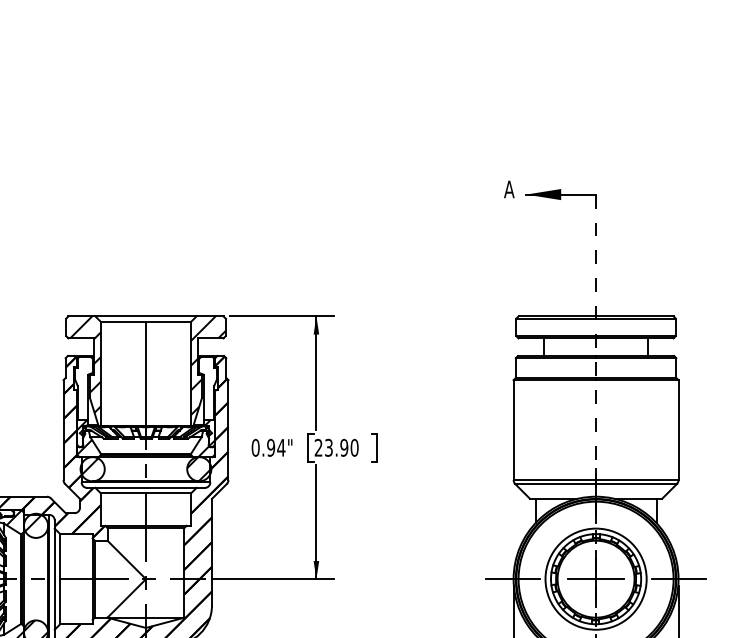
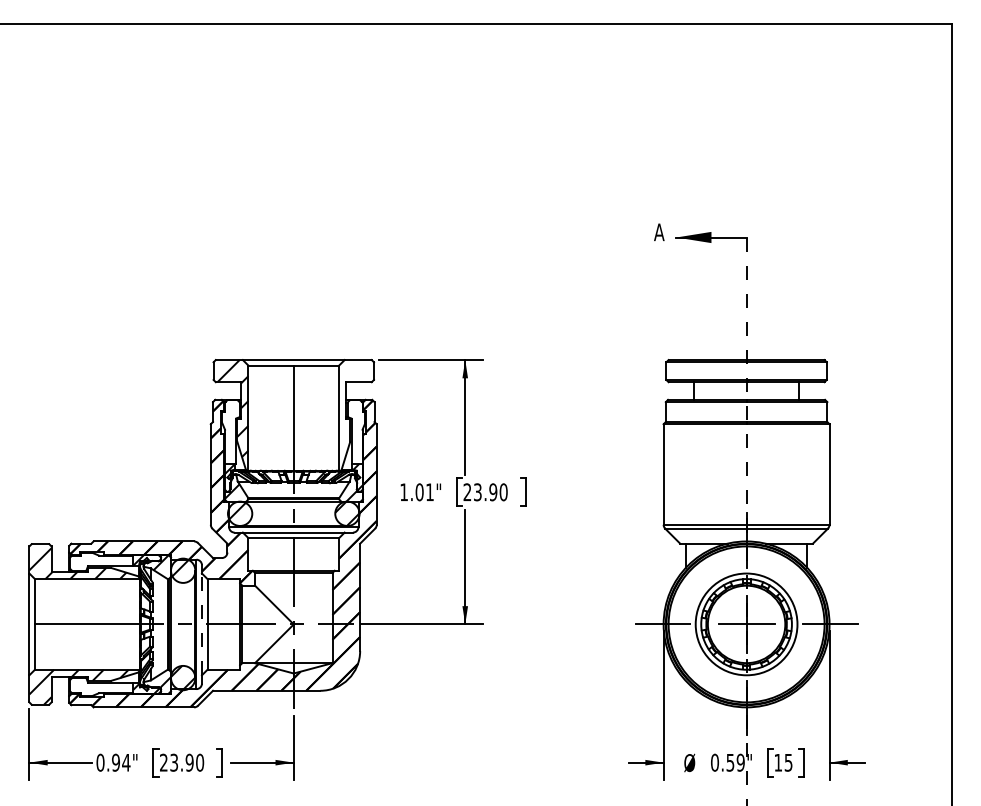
hatch: (208, 365) -> (356, 409), removed
text: (268, 448) -> (417, 492), 0.94" -> 1.01"
line: (54, 579) -> (201, 624), solid -> dashed

